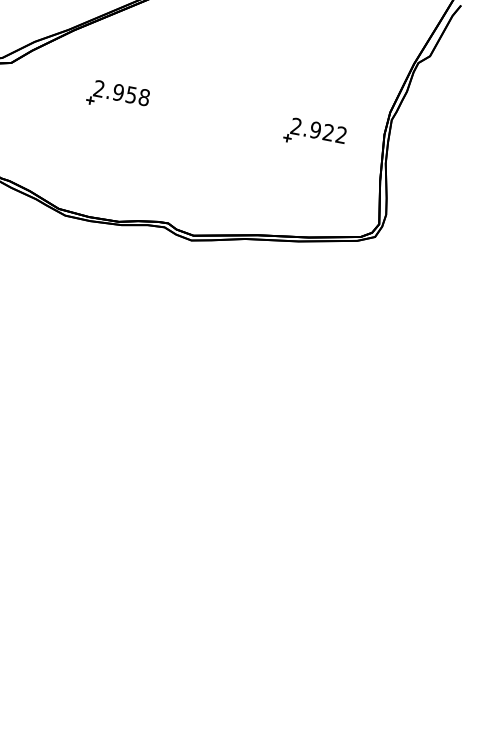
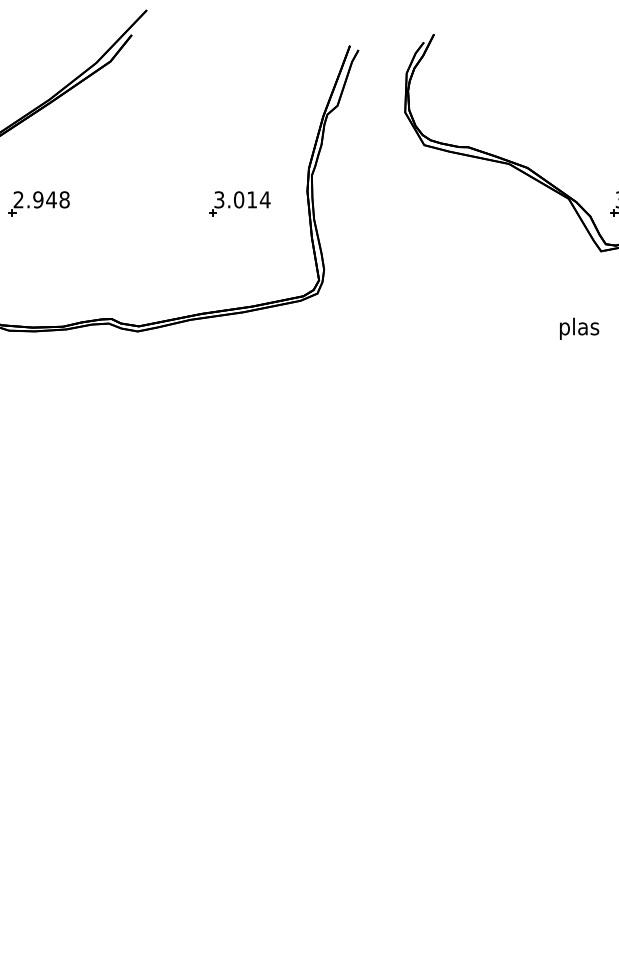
text: (131, 94) -> (51, 199), 2.958 -> 2.948
text: (319, 130) -> (242, 199), 2.922 -> 3.014

